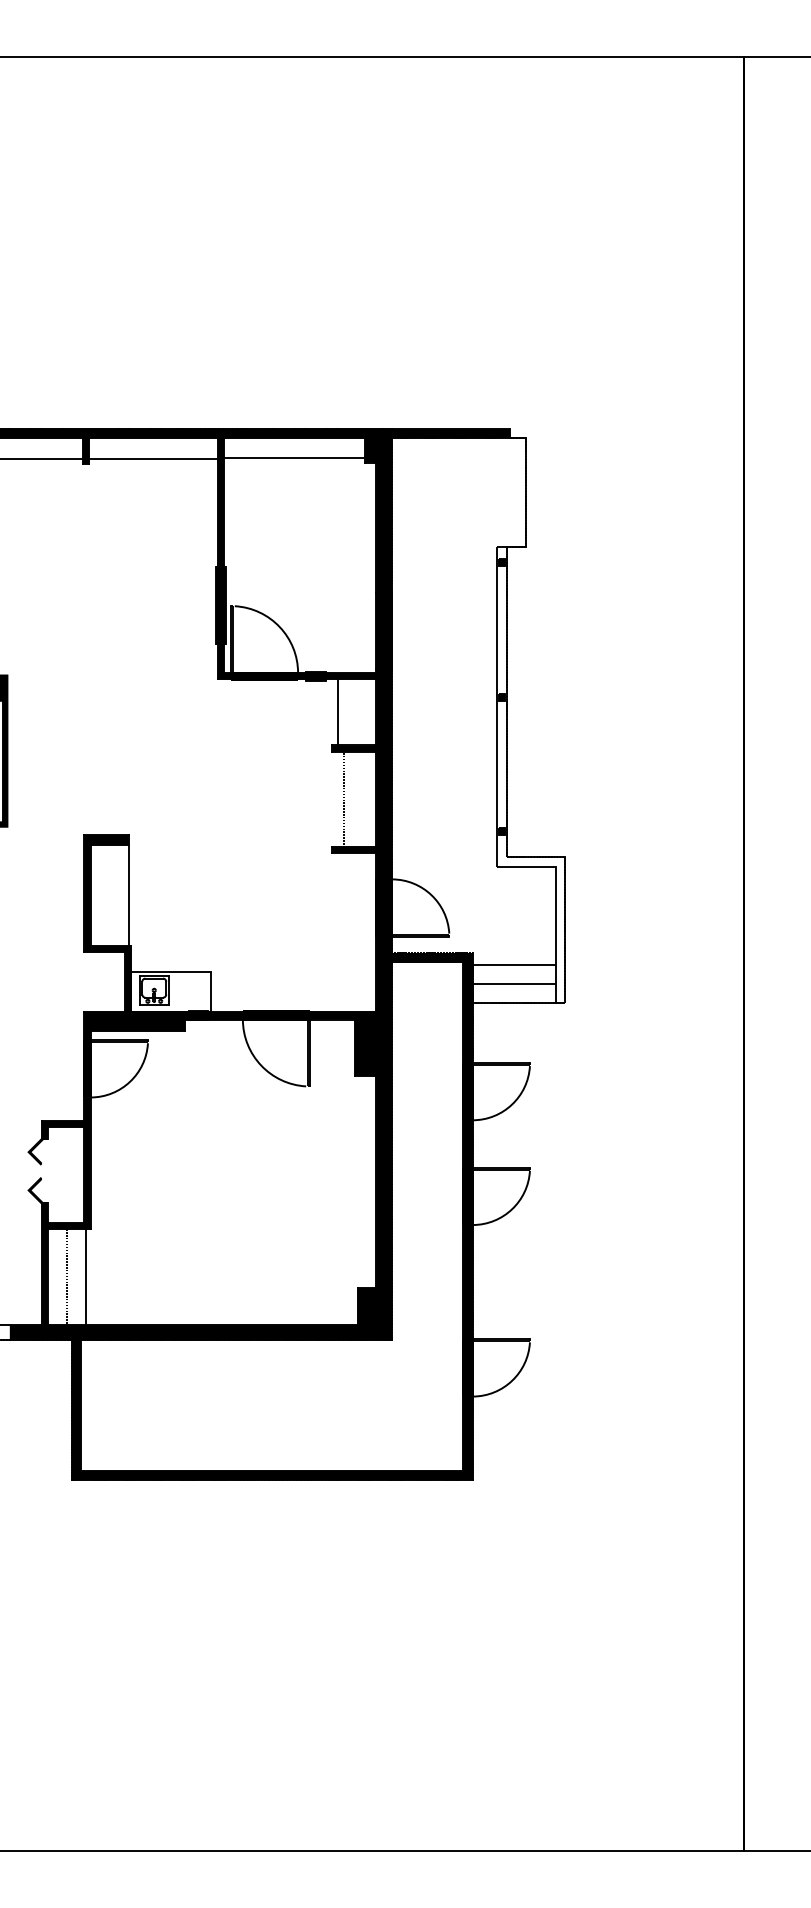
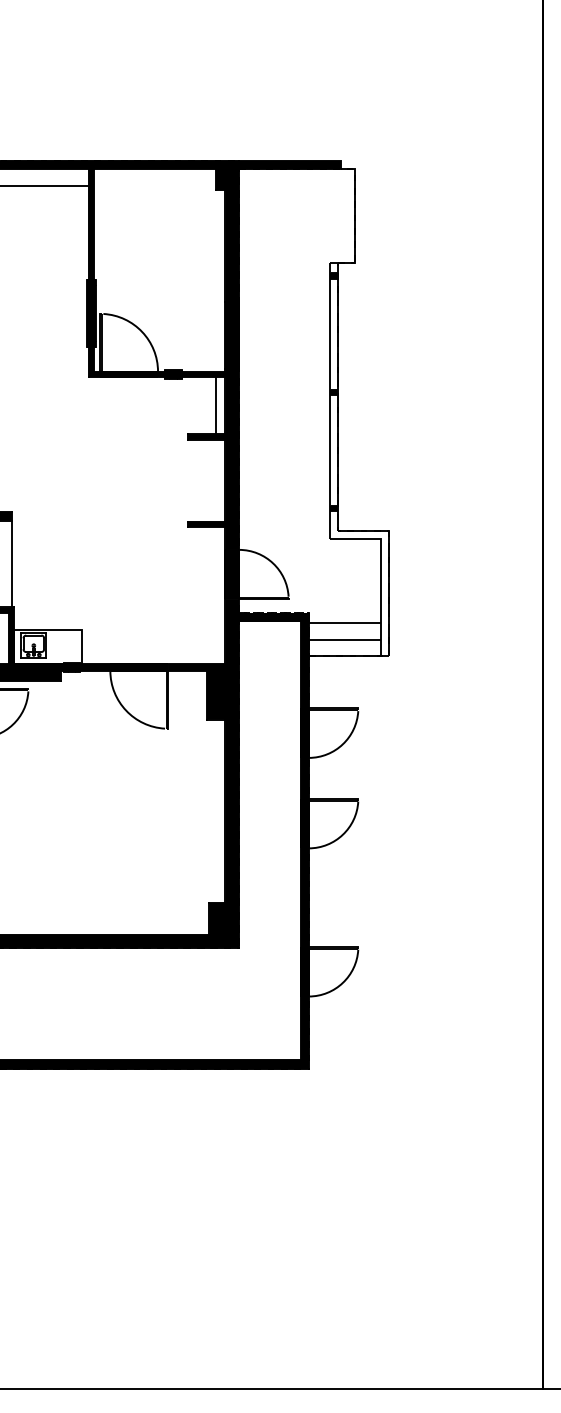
line: (294, 458) -> (154, 186), removed
line: (337, 712) -> (215, 405), moved
line: (344, 798) -> (198, 480), removed

